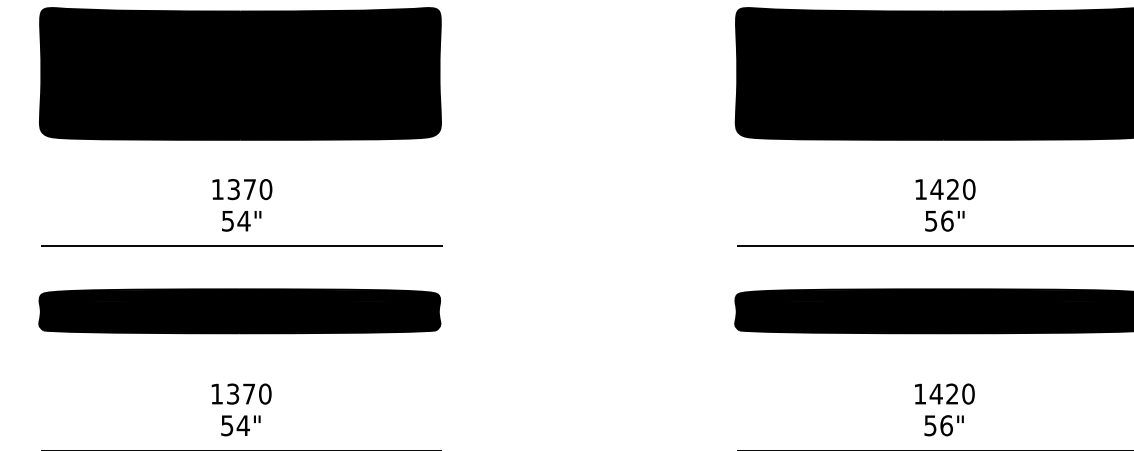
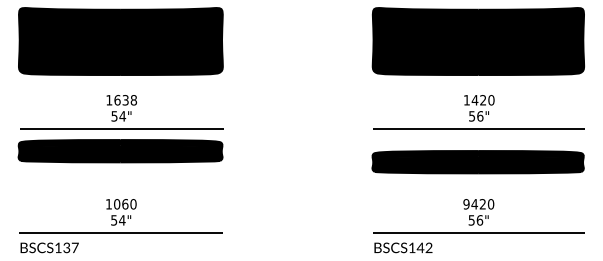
text: (249, 189) -> (125, 100), 1370 -> 1638
part: (239, 311) -> (120, 151), moved
text: (241, 394) -> (121, 204), 1370 -> 1060
text: (920, 394) -> (466, 204), 1420 -> 9420

